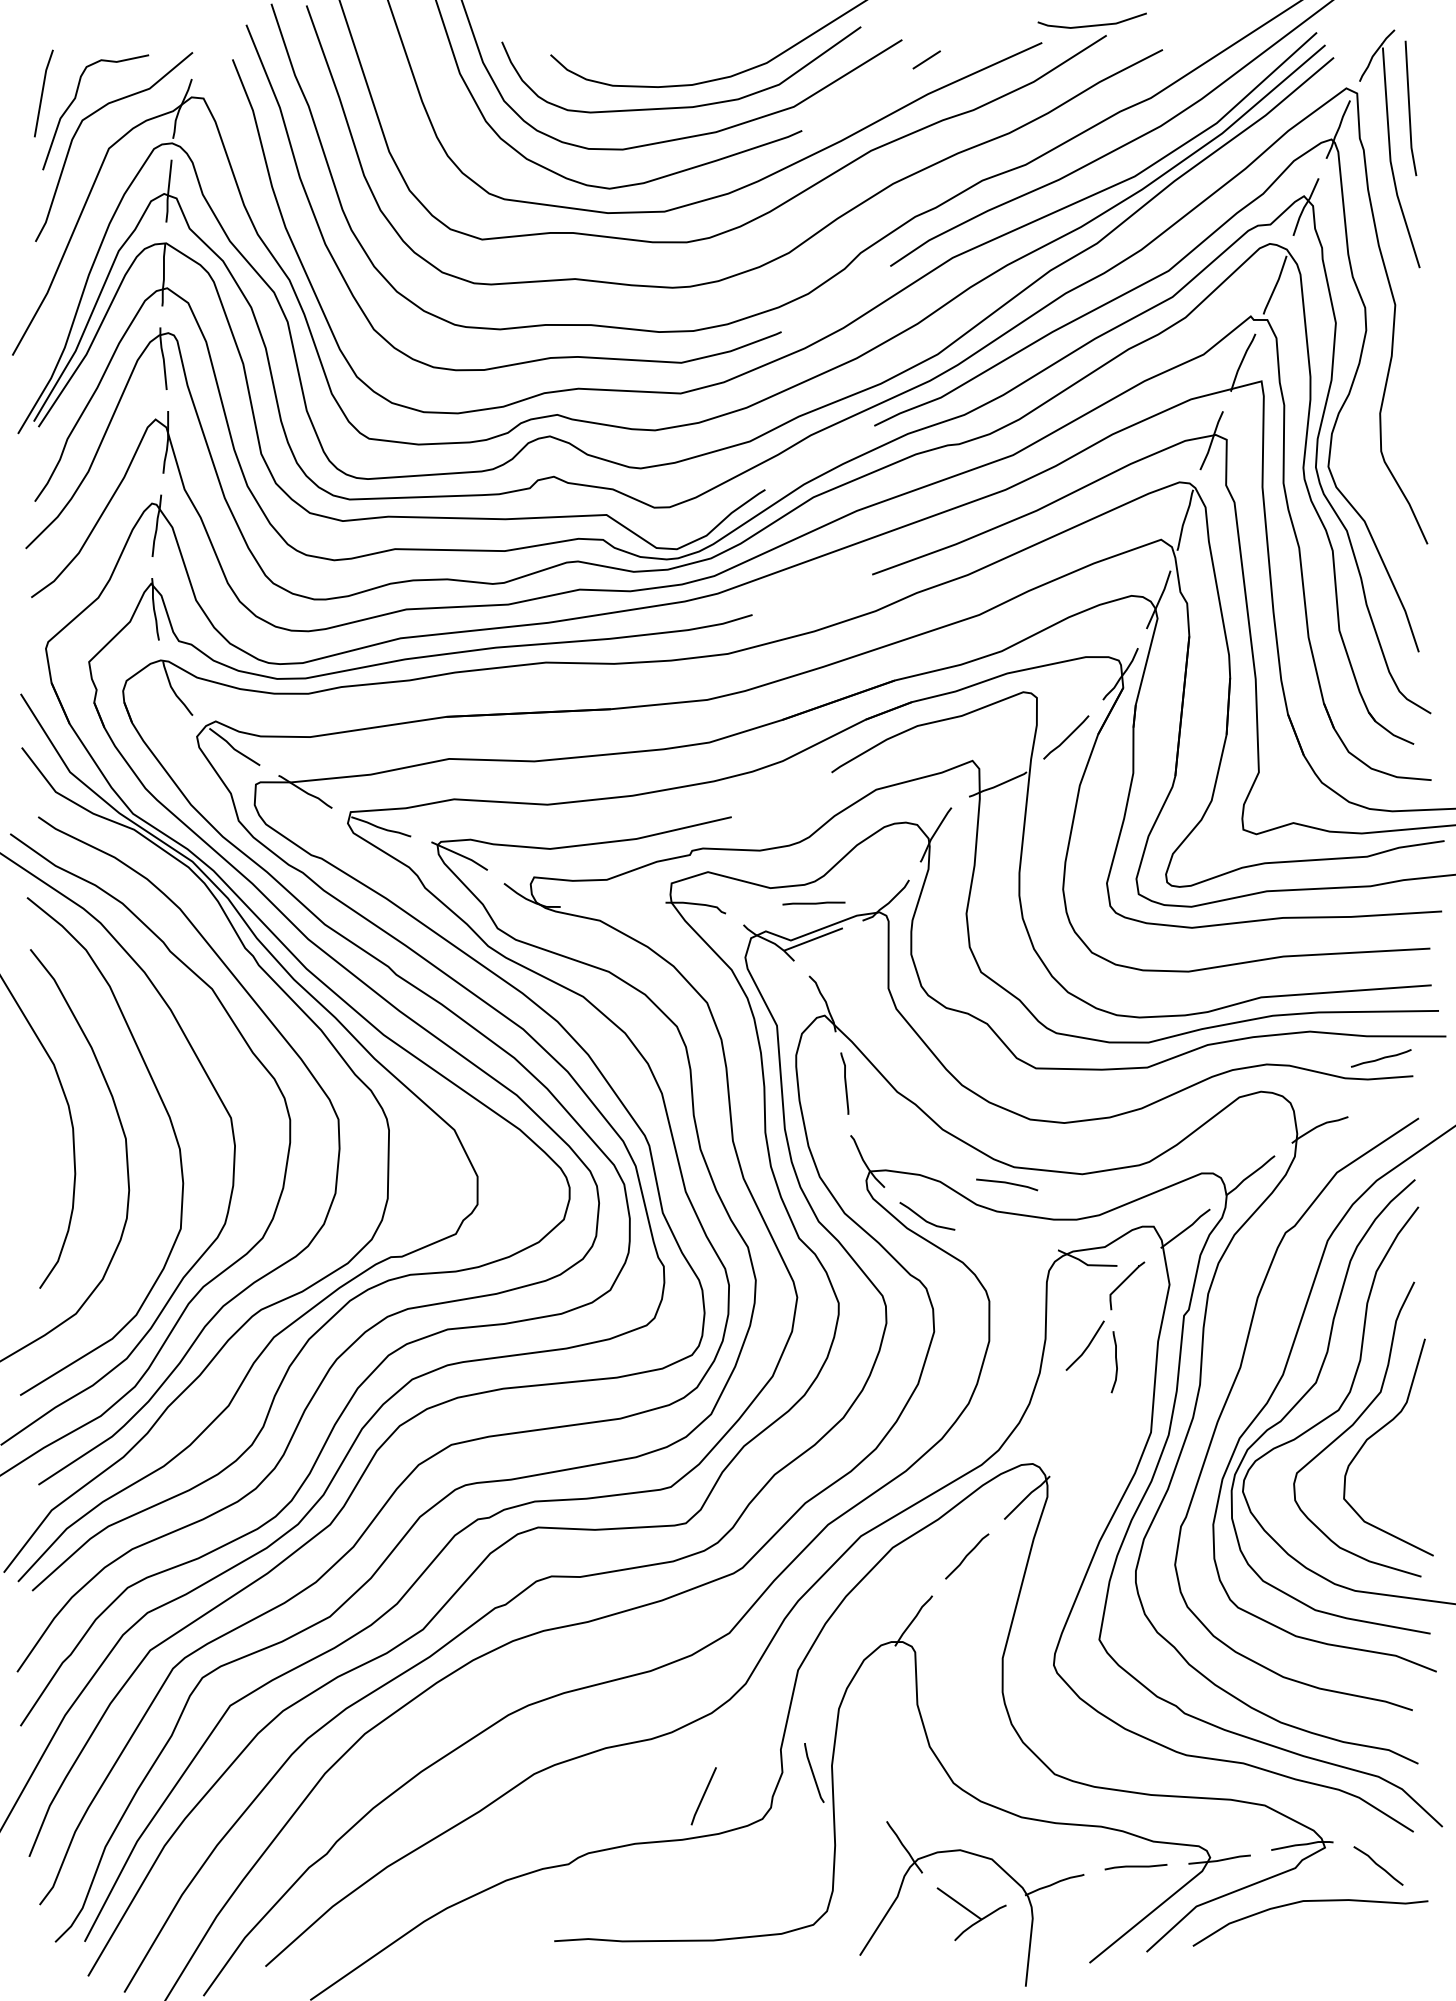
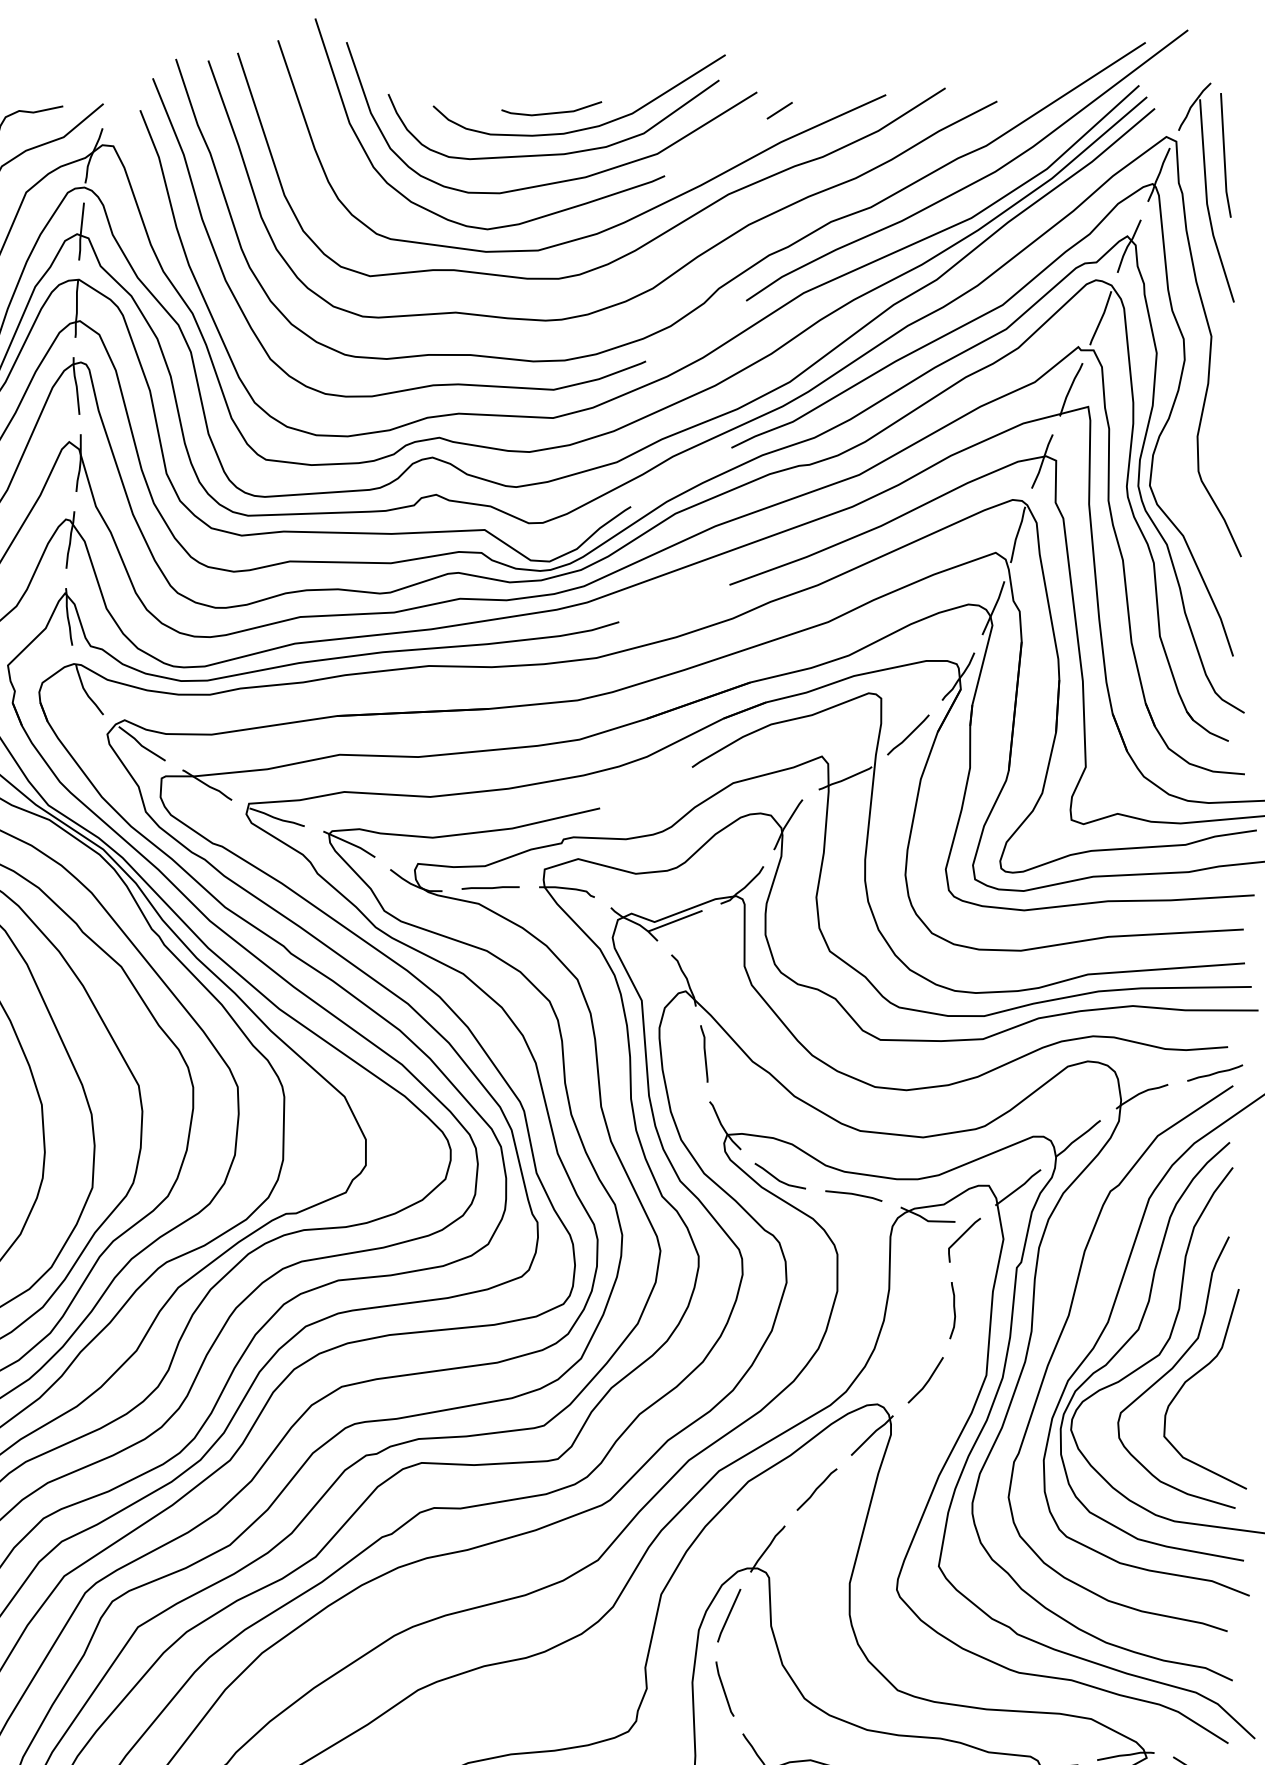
line: (1093, 24) -> (552, 112), moved
line: (813, 903) -> (490, 887), moved
curve: (1381, 1058) -> (1215, 1073), moved
curve: (1007, 1183) -> (854, 1194), moved
curve: (1086, 1346) -> (926, 1380), moved
curve: (813, 1772) -> (724, 1688), moved
line: (703, 1796) -> (728, 1615), moved

